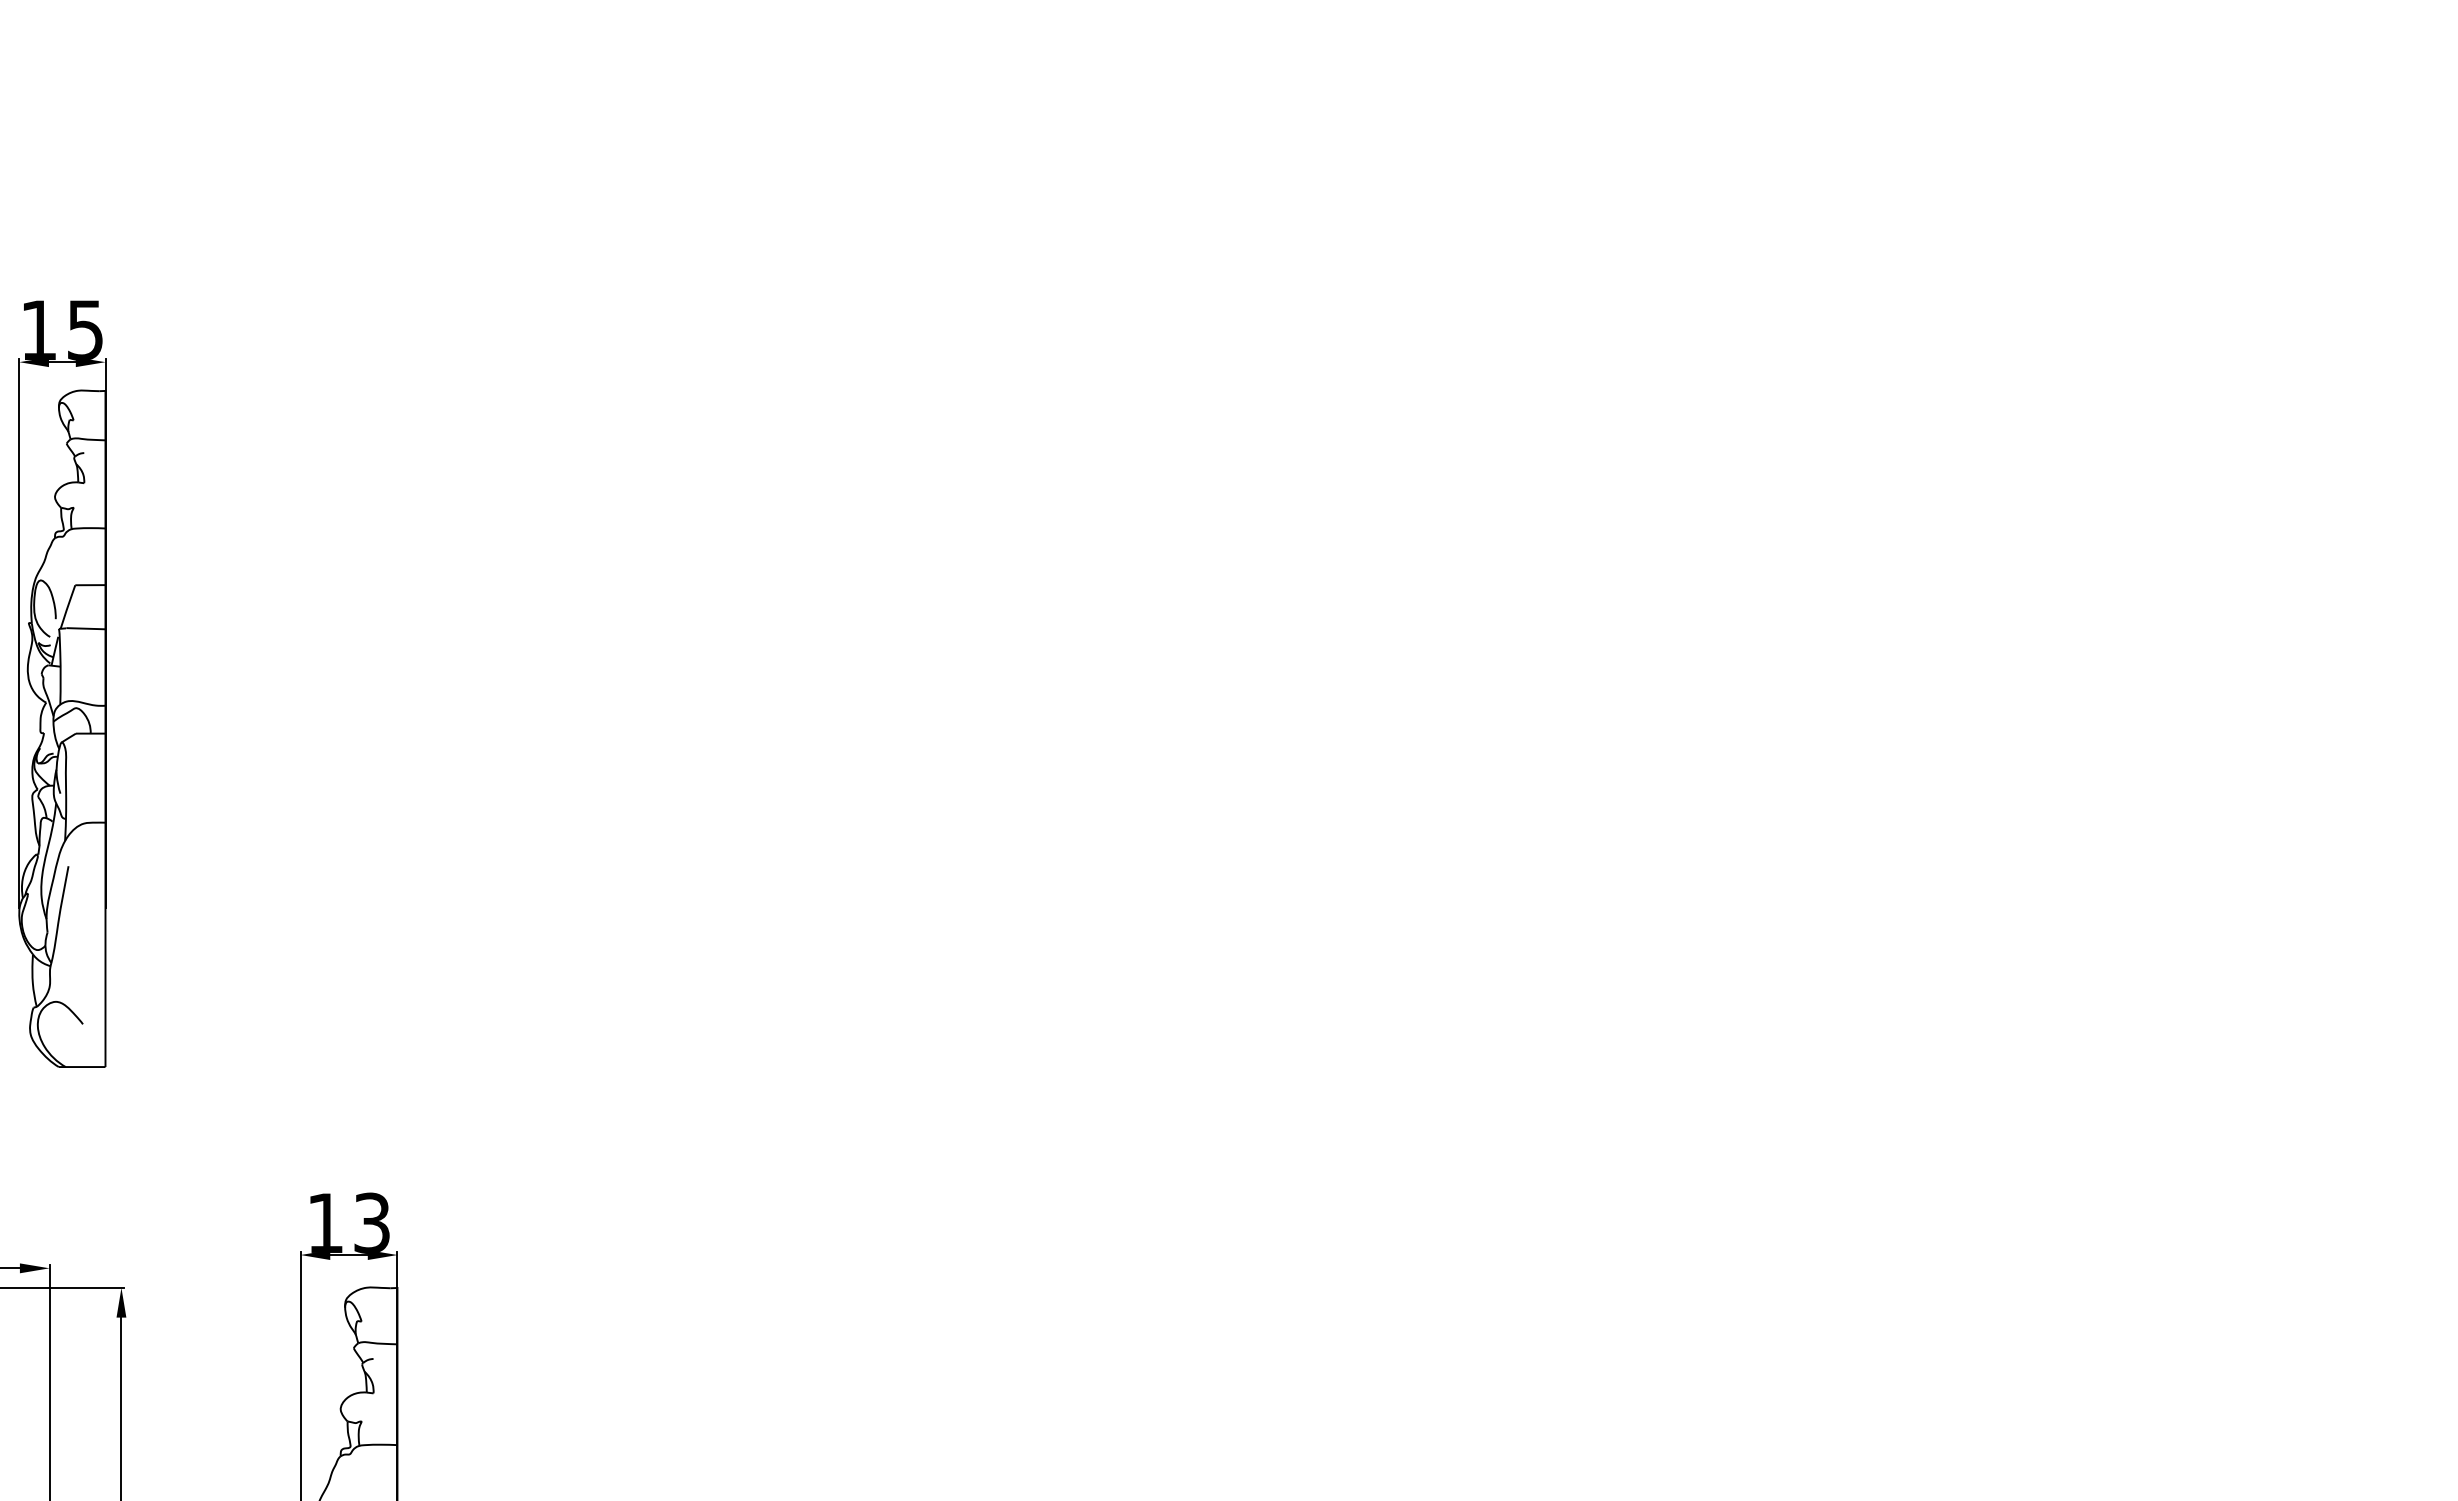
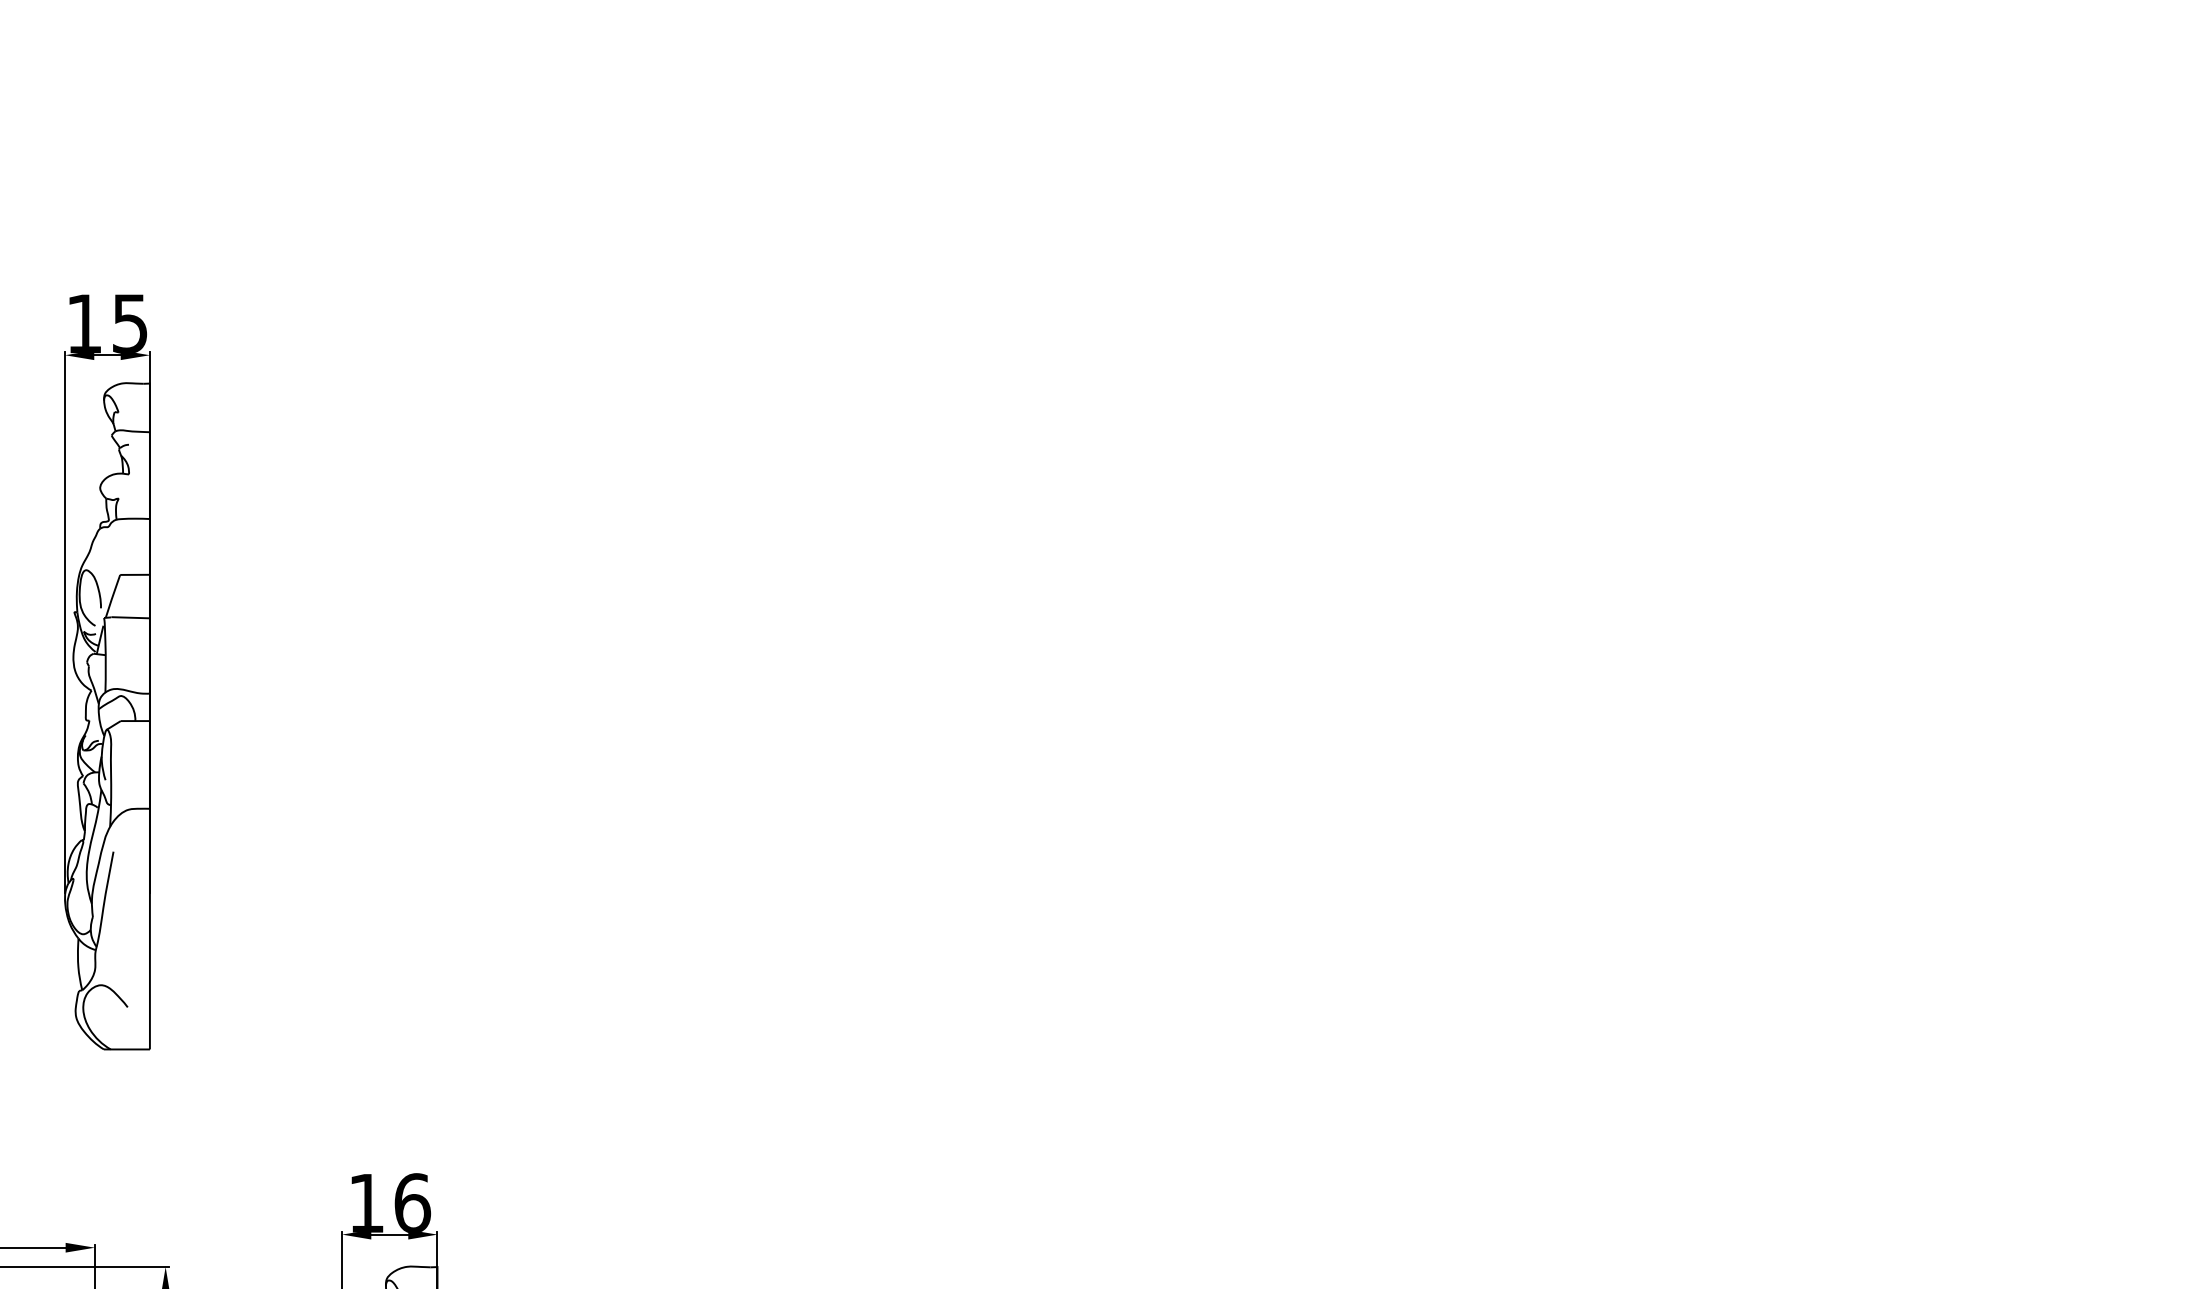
text: (372, 1222) -> (412, 1202), 13 -> 16

